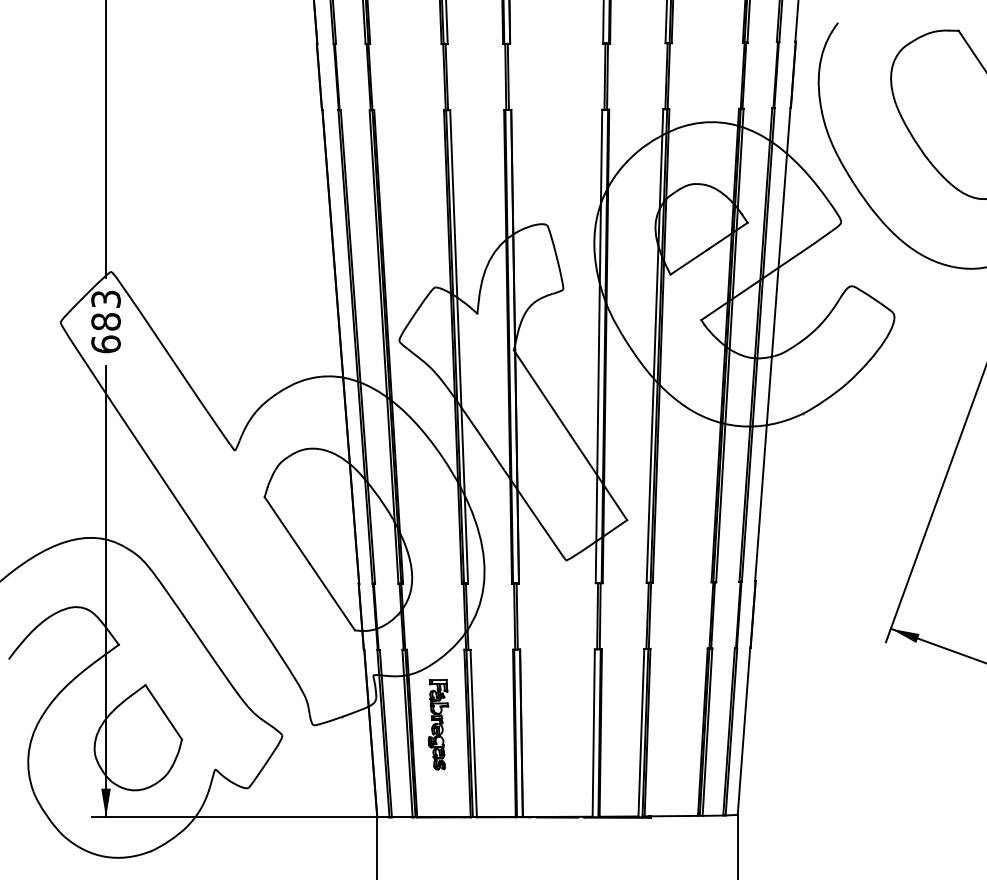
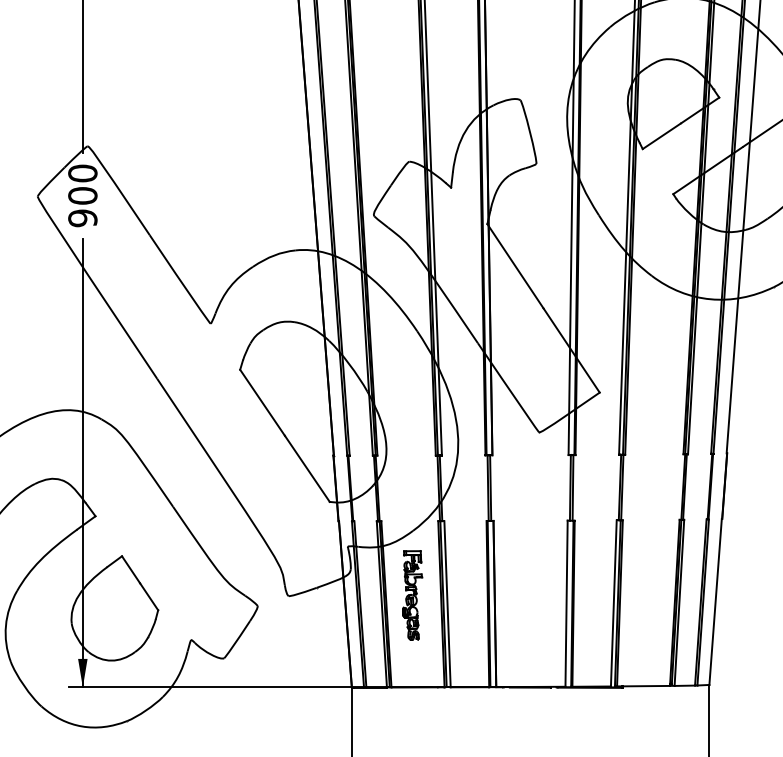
text: (105, 321) -> (82, 195), 683 -> 900

